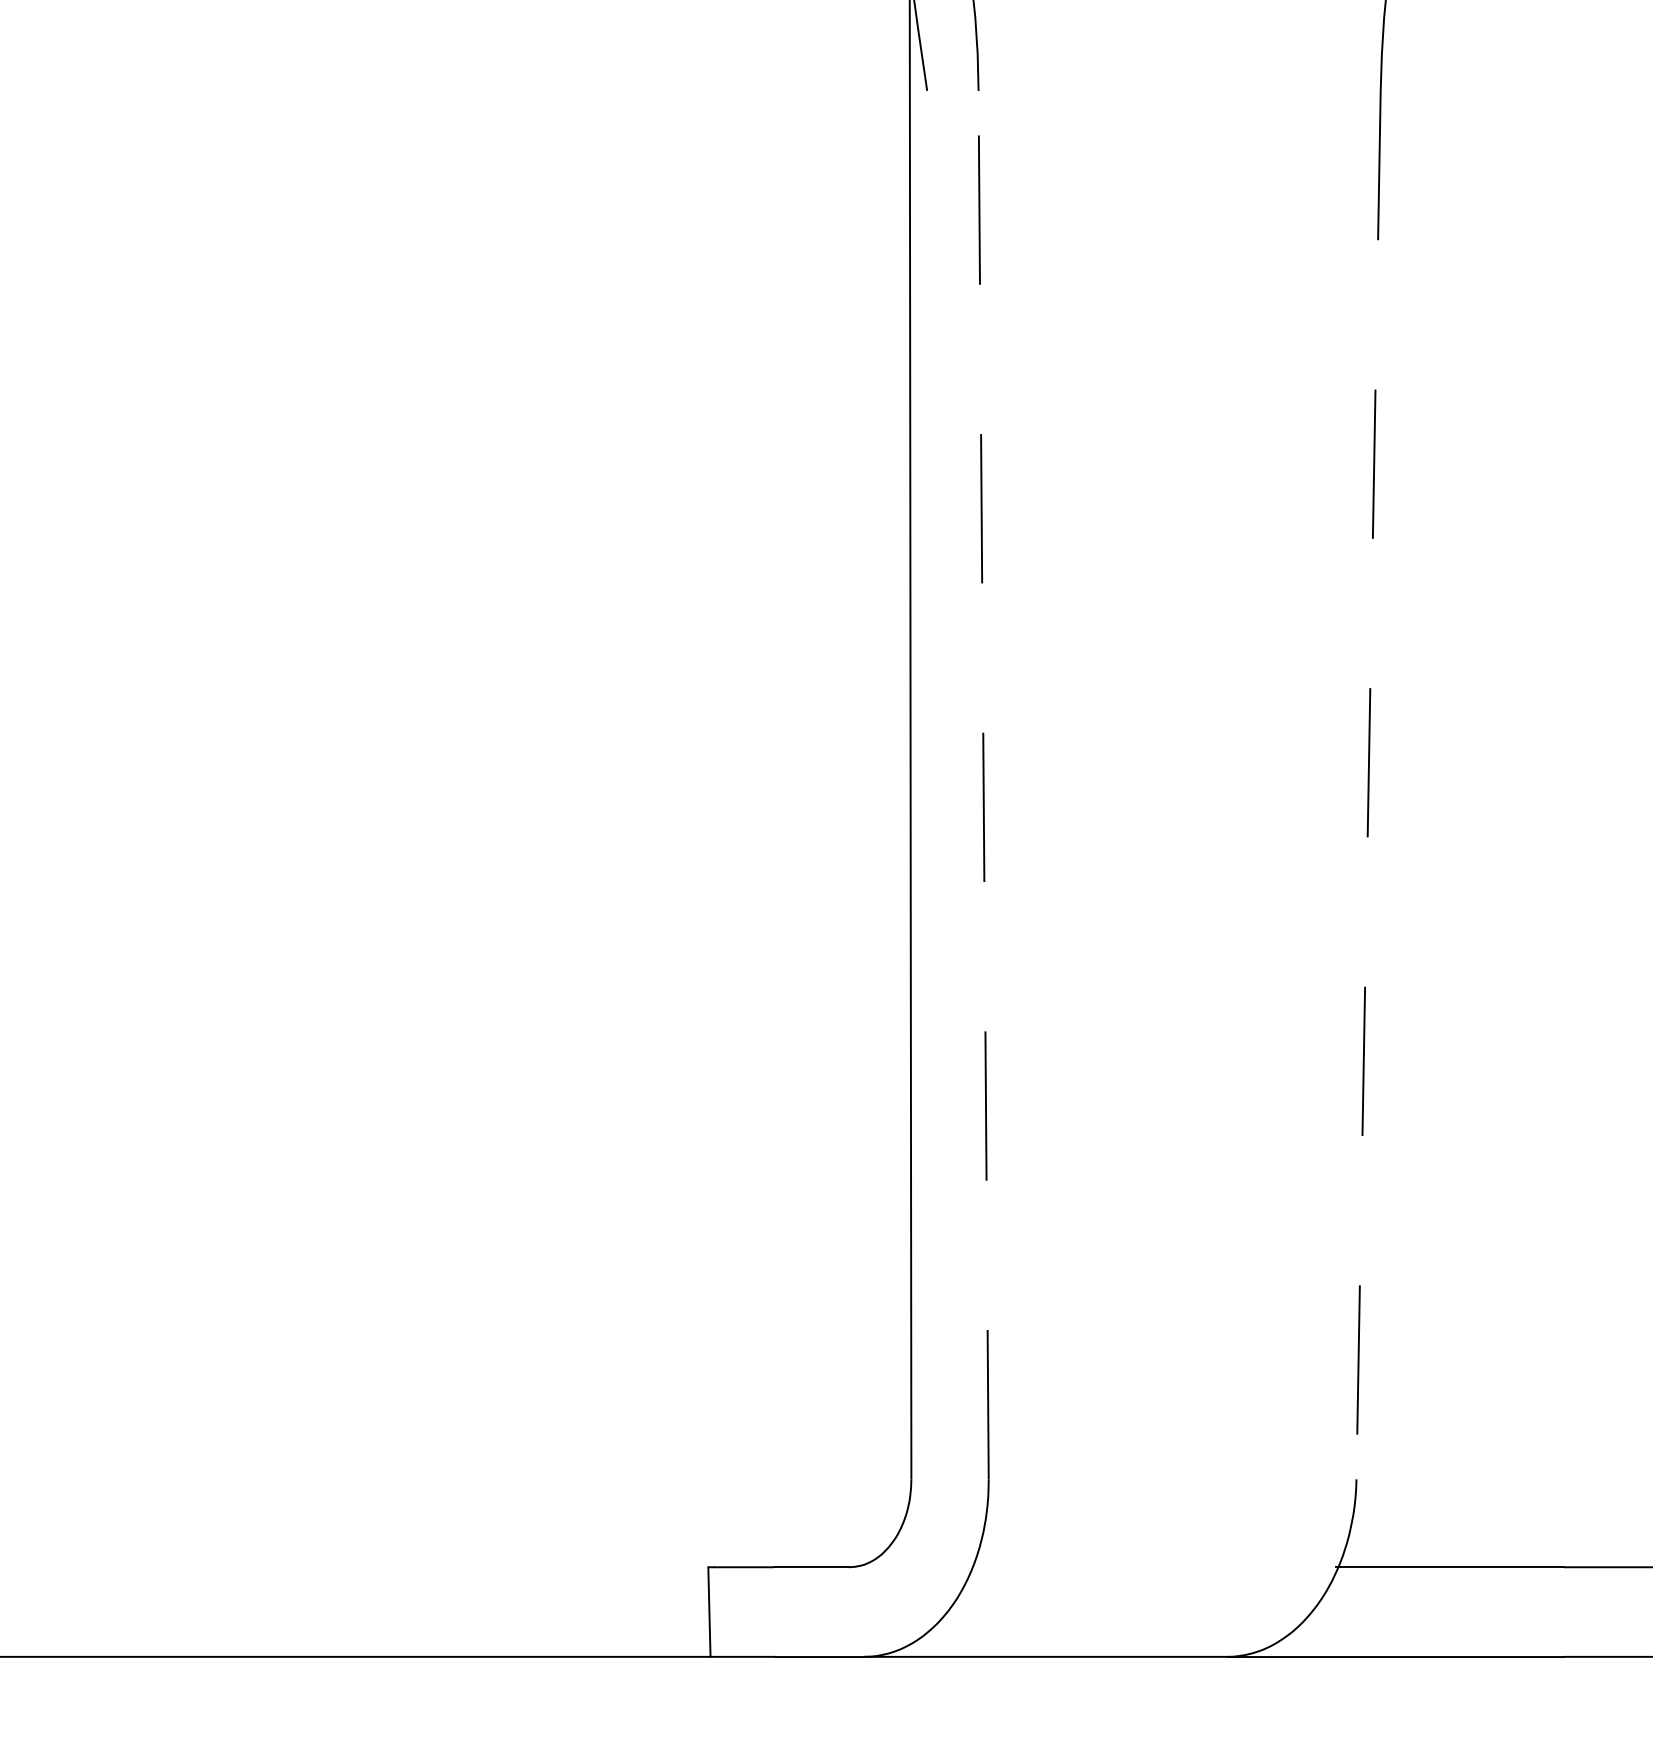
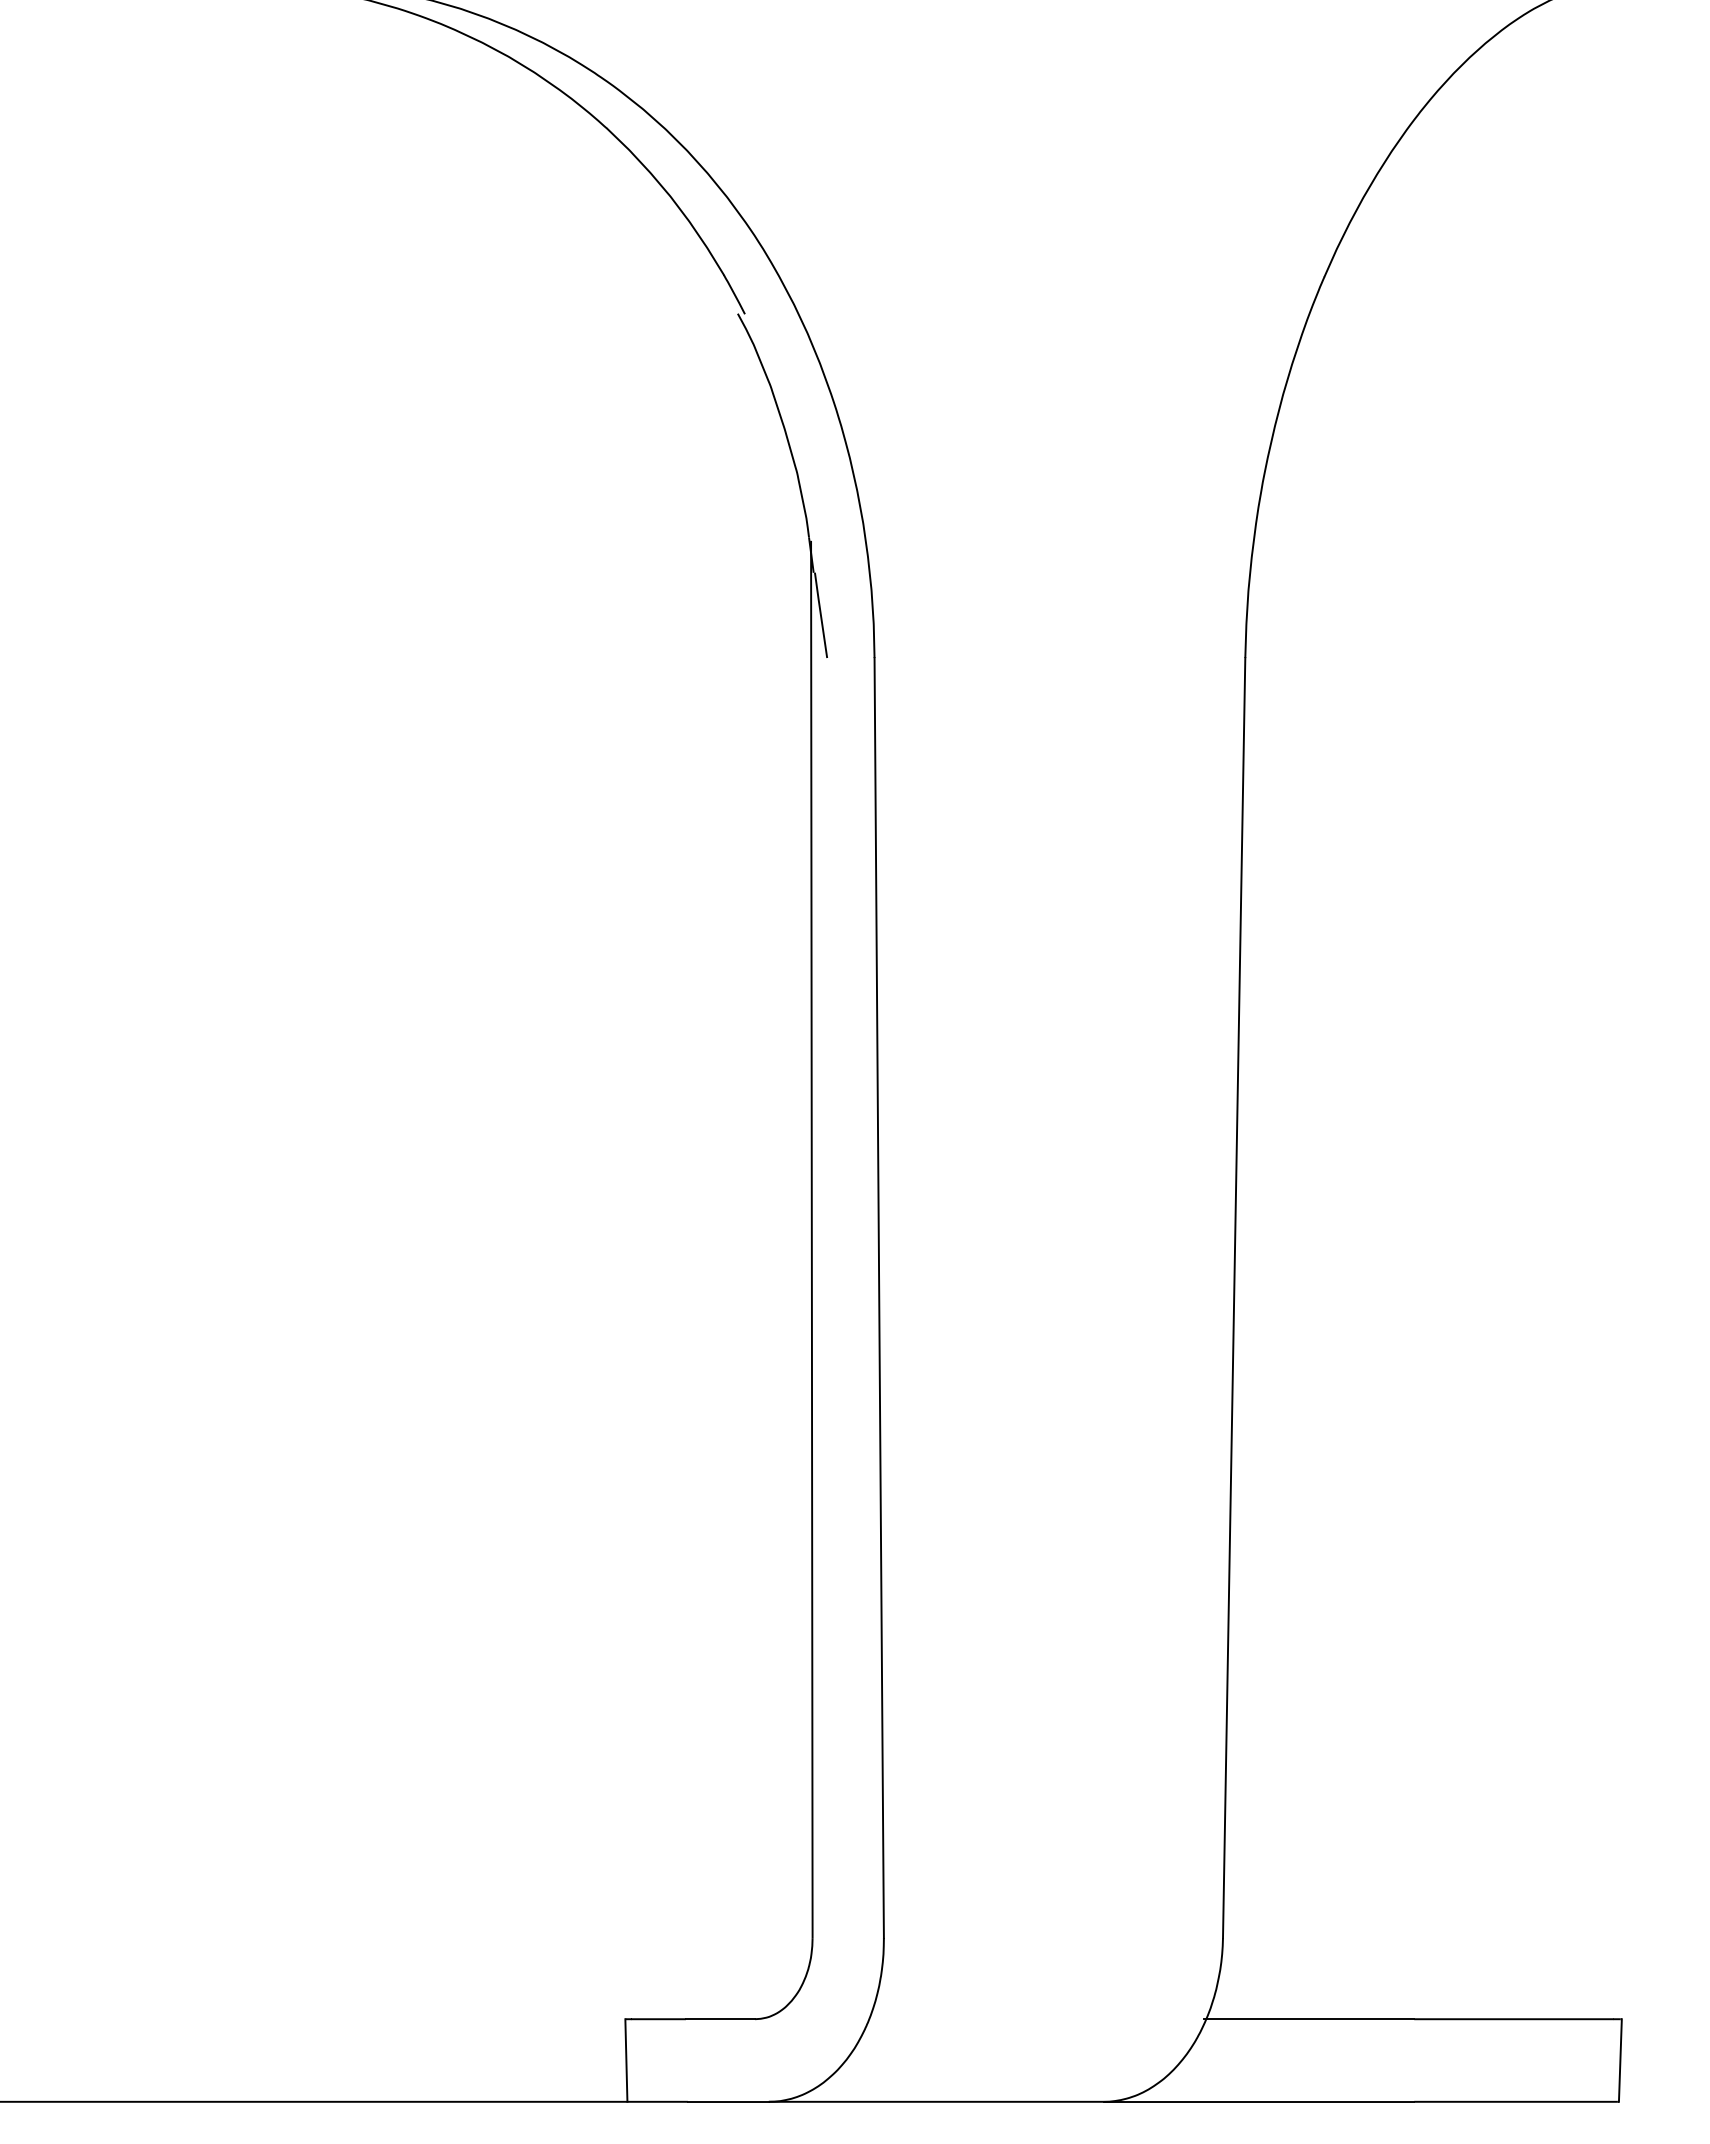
line: (983, 784) -> (879, 1297), dashed -> solid
line: (1368, 785) -> (1234, 1298), dashed -> solid

